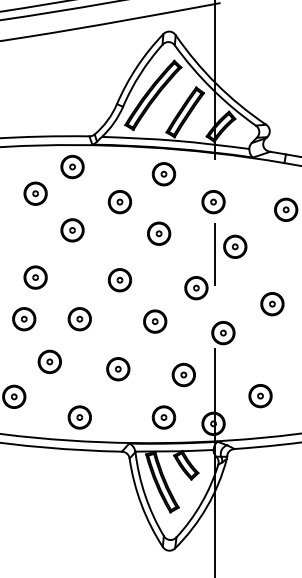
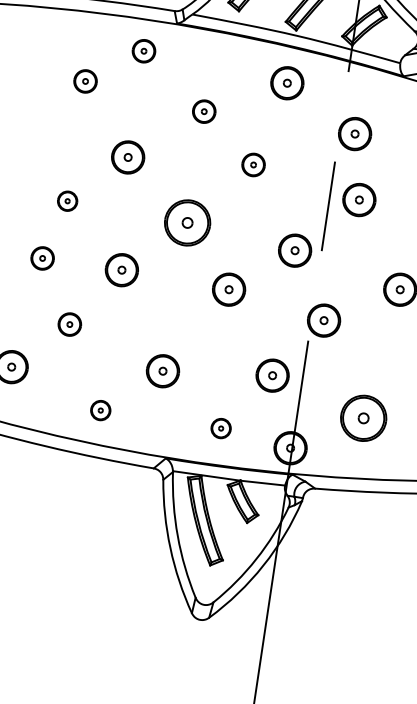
part: (72, 166) -> (144, 50), size x0.7
part: (163, 174) -> (286, 83), moved
part: (35, 193) -> (85, 81), size x0.7
part: (119, 202) -> (203, 111), size x0.7
part: (213, 202) -> (354, 134), moved
part: (72, 230) -> (128, 157), moved
part: (159, 233) -> (254, 164), size x0.7
part: (35, 277) -> (67, 201), size x0.6
part: (119, 280) -> (186, 223), size x1.4
part: (24, 319) -> (42, 258), size x0.7
part: (49, 361) -> (69, 324), size x0.7
part: (118, 369) -> (163, 371), moved
part: (183, 374) -> (272, 374), moved
part: (260, 396) -> (363, 419), size x1.4
part: (79, 417) -> (100, 410), size x0.6
part: (163, 417) -> (220, 428), size x0.6

